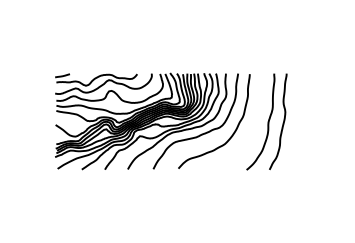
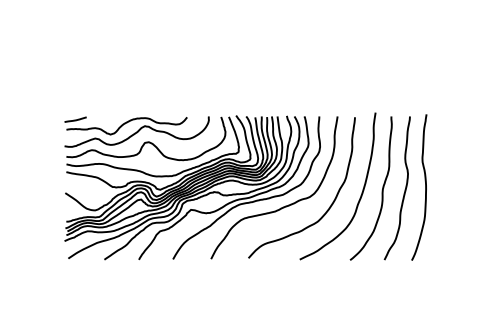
curve: (296, 121) -> (424, 187), added
curve: (253, 125) -> (360, 193), added

